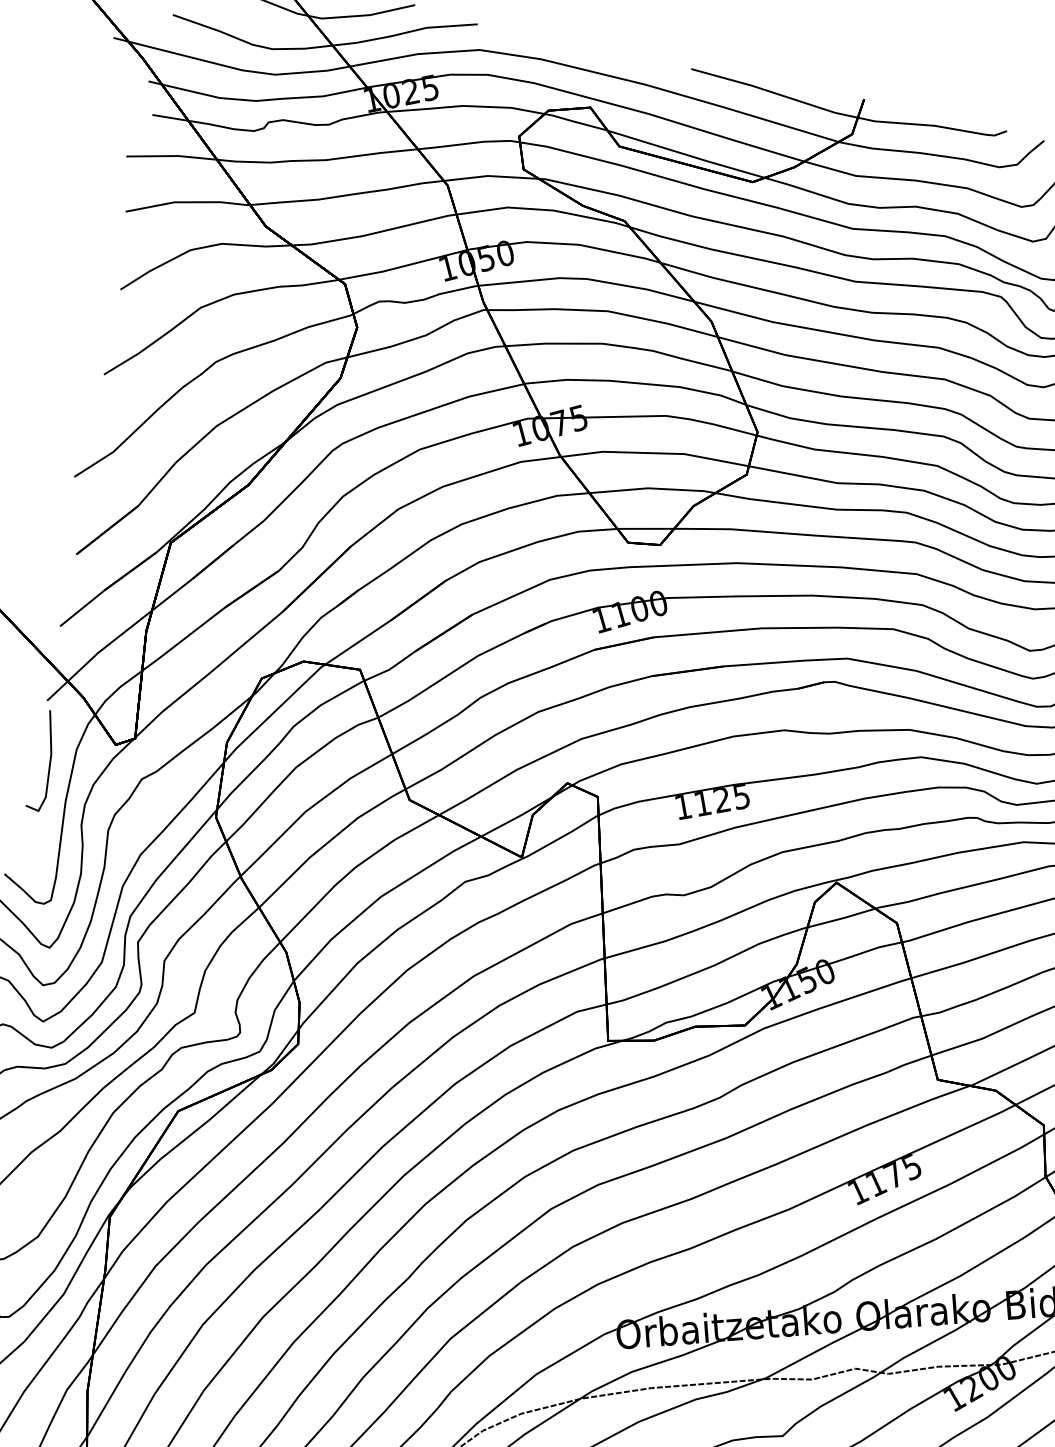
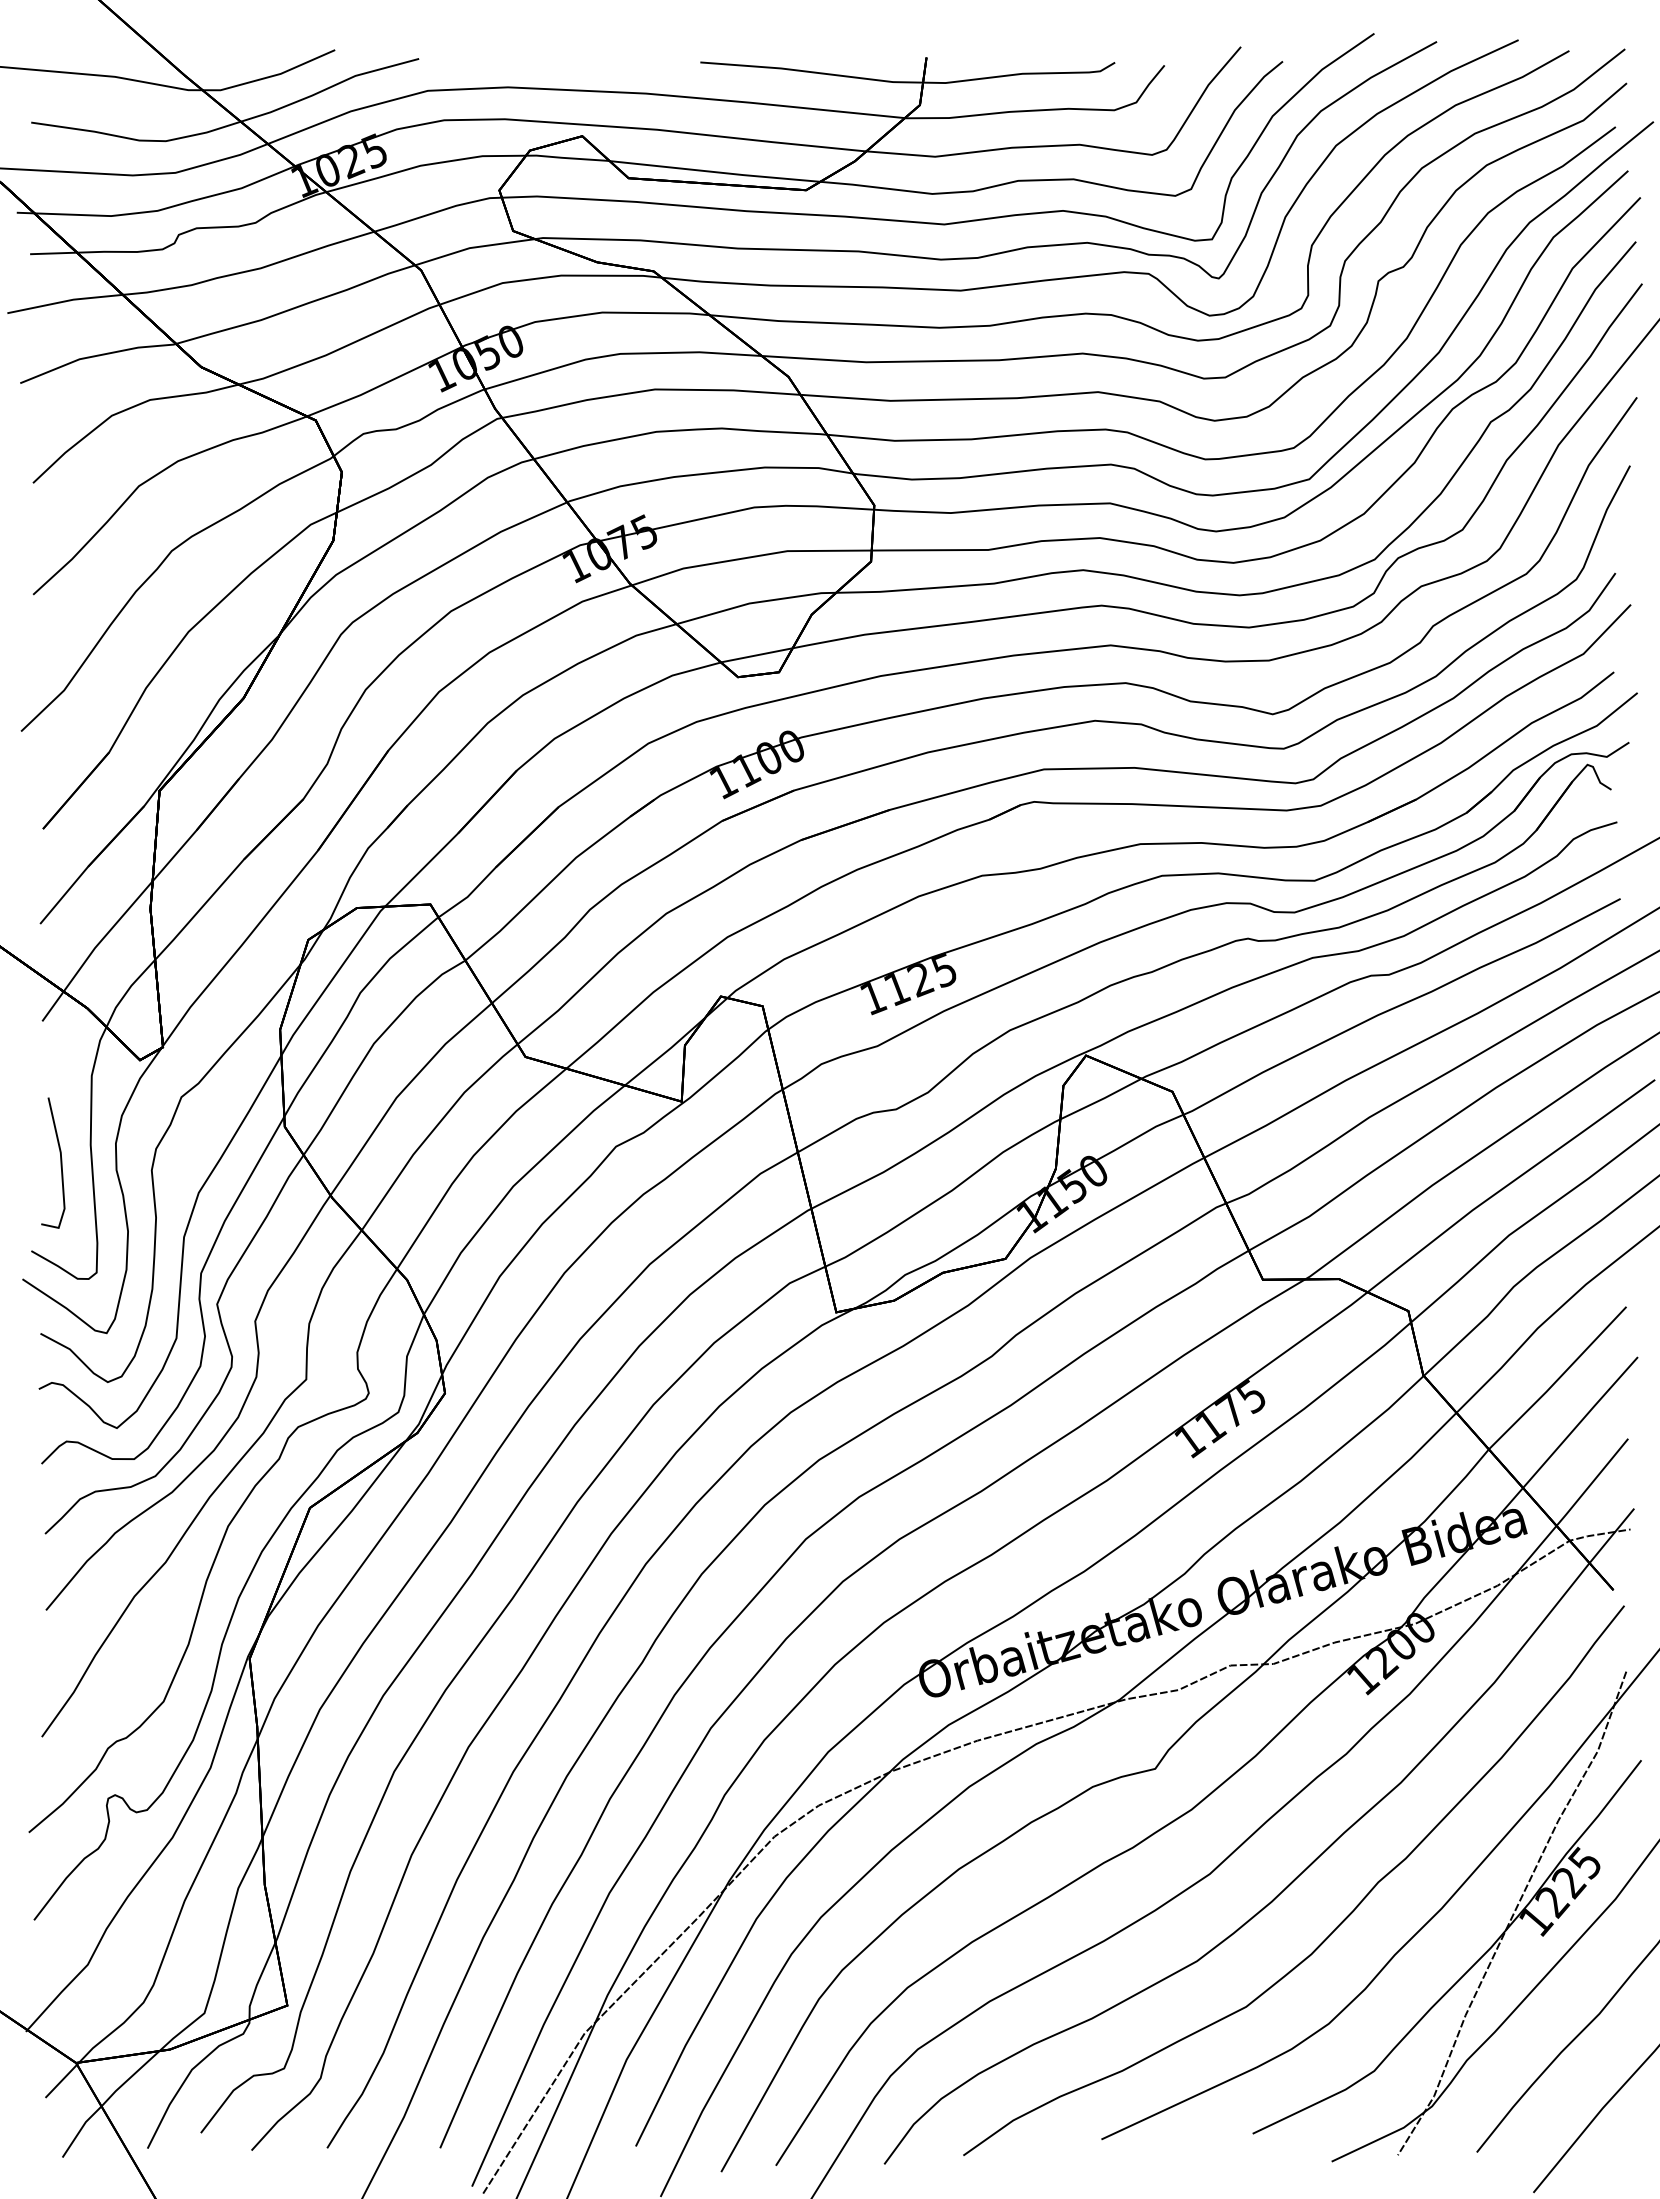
line: (49, 761) -> (60, 1162), moved

